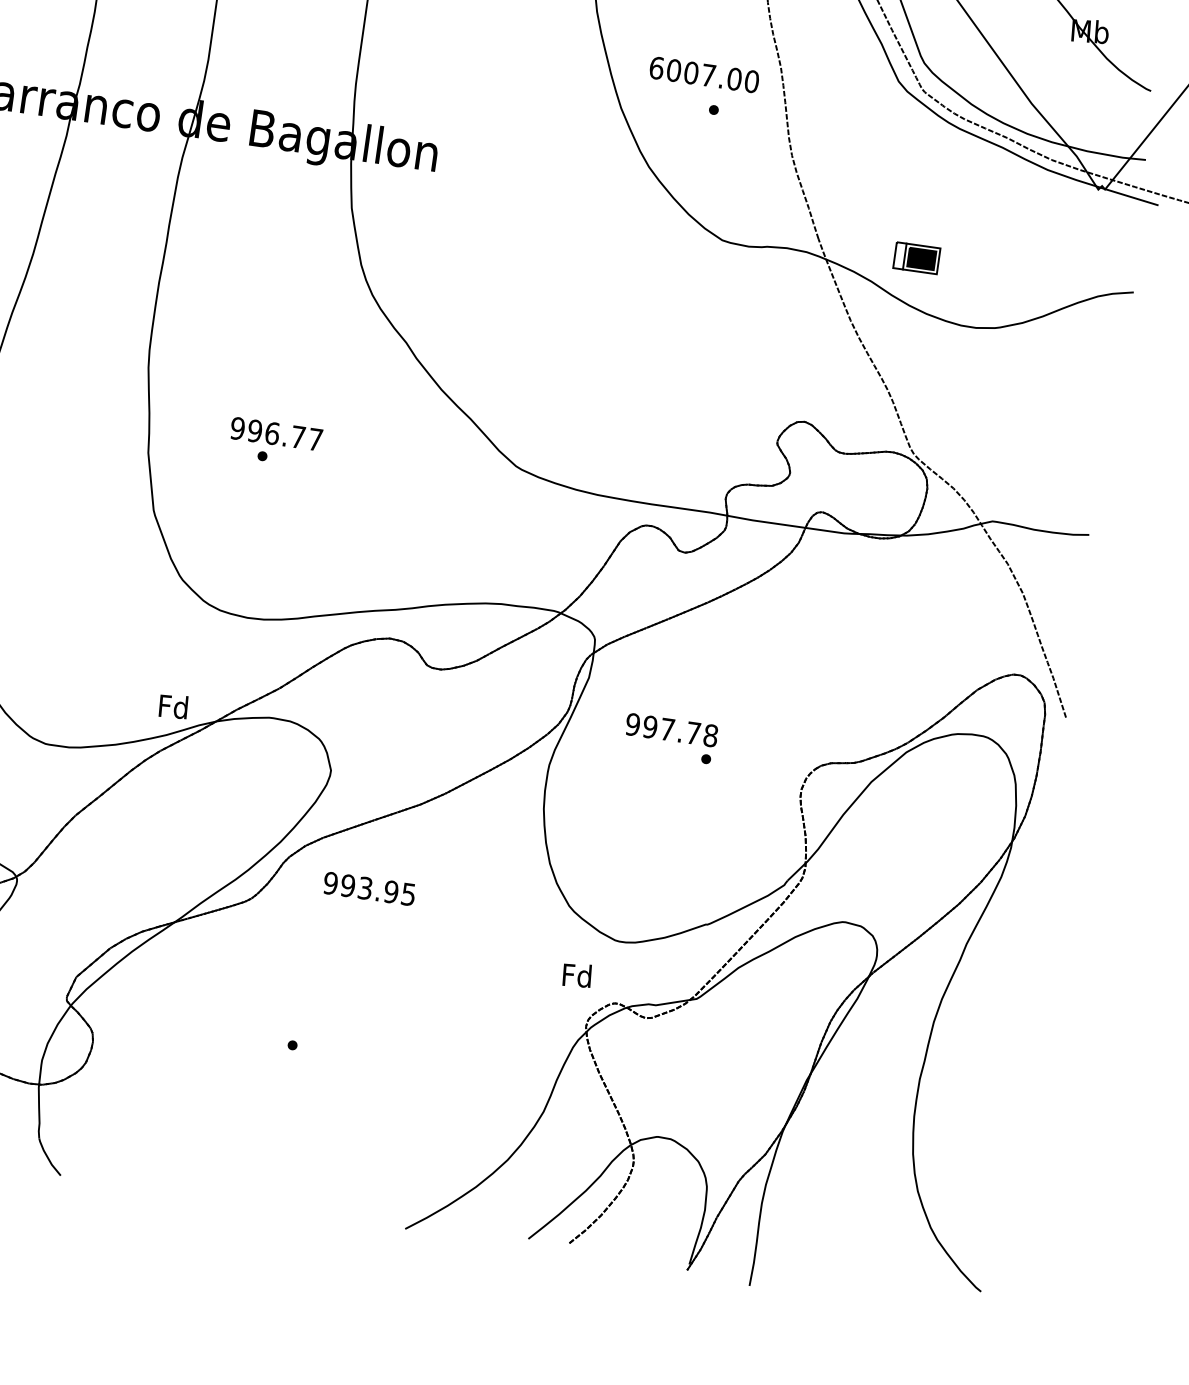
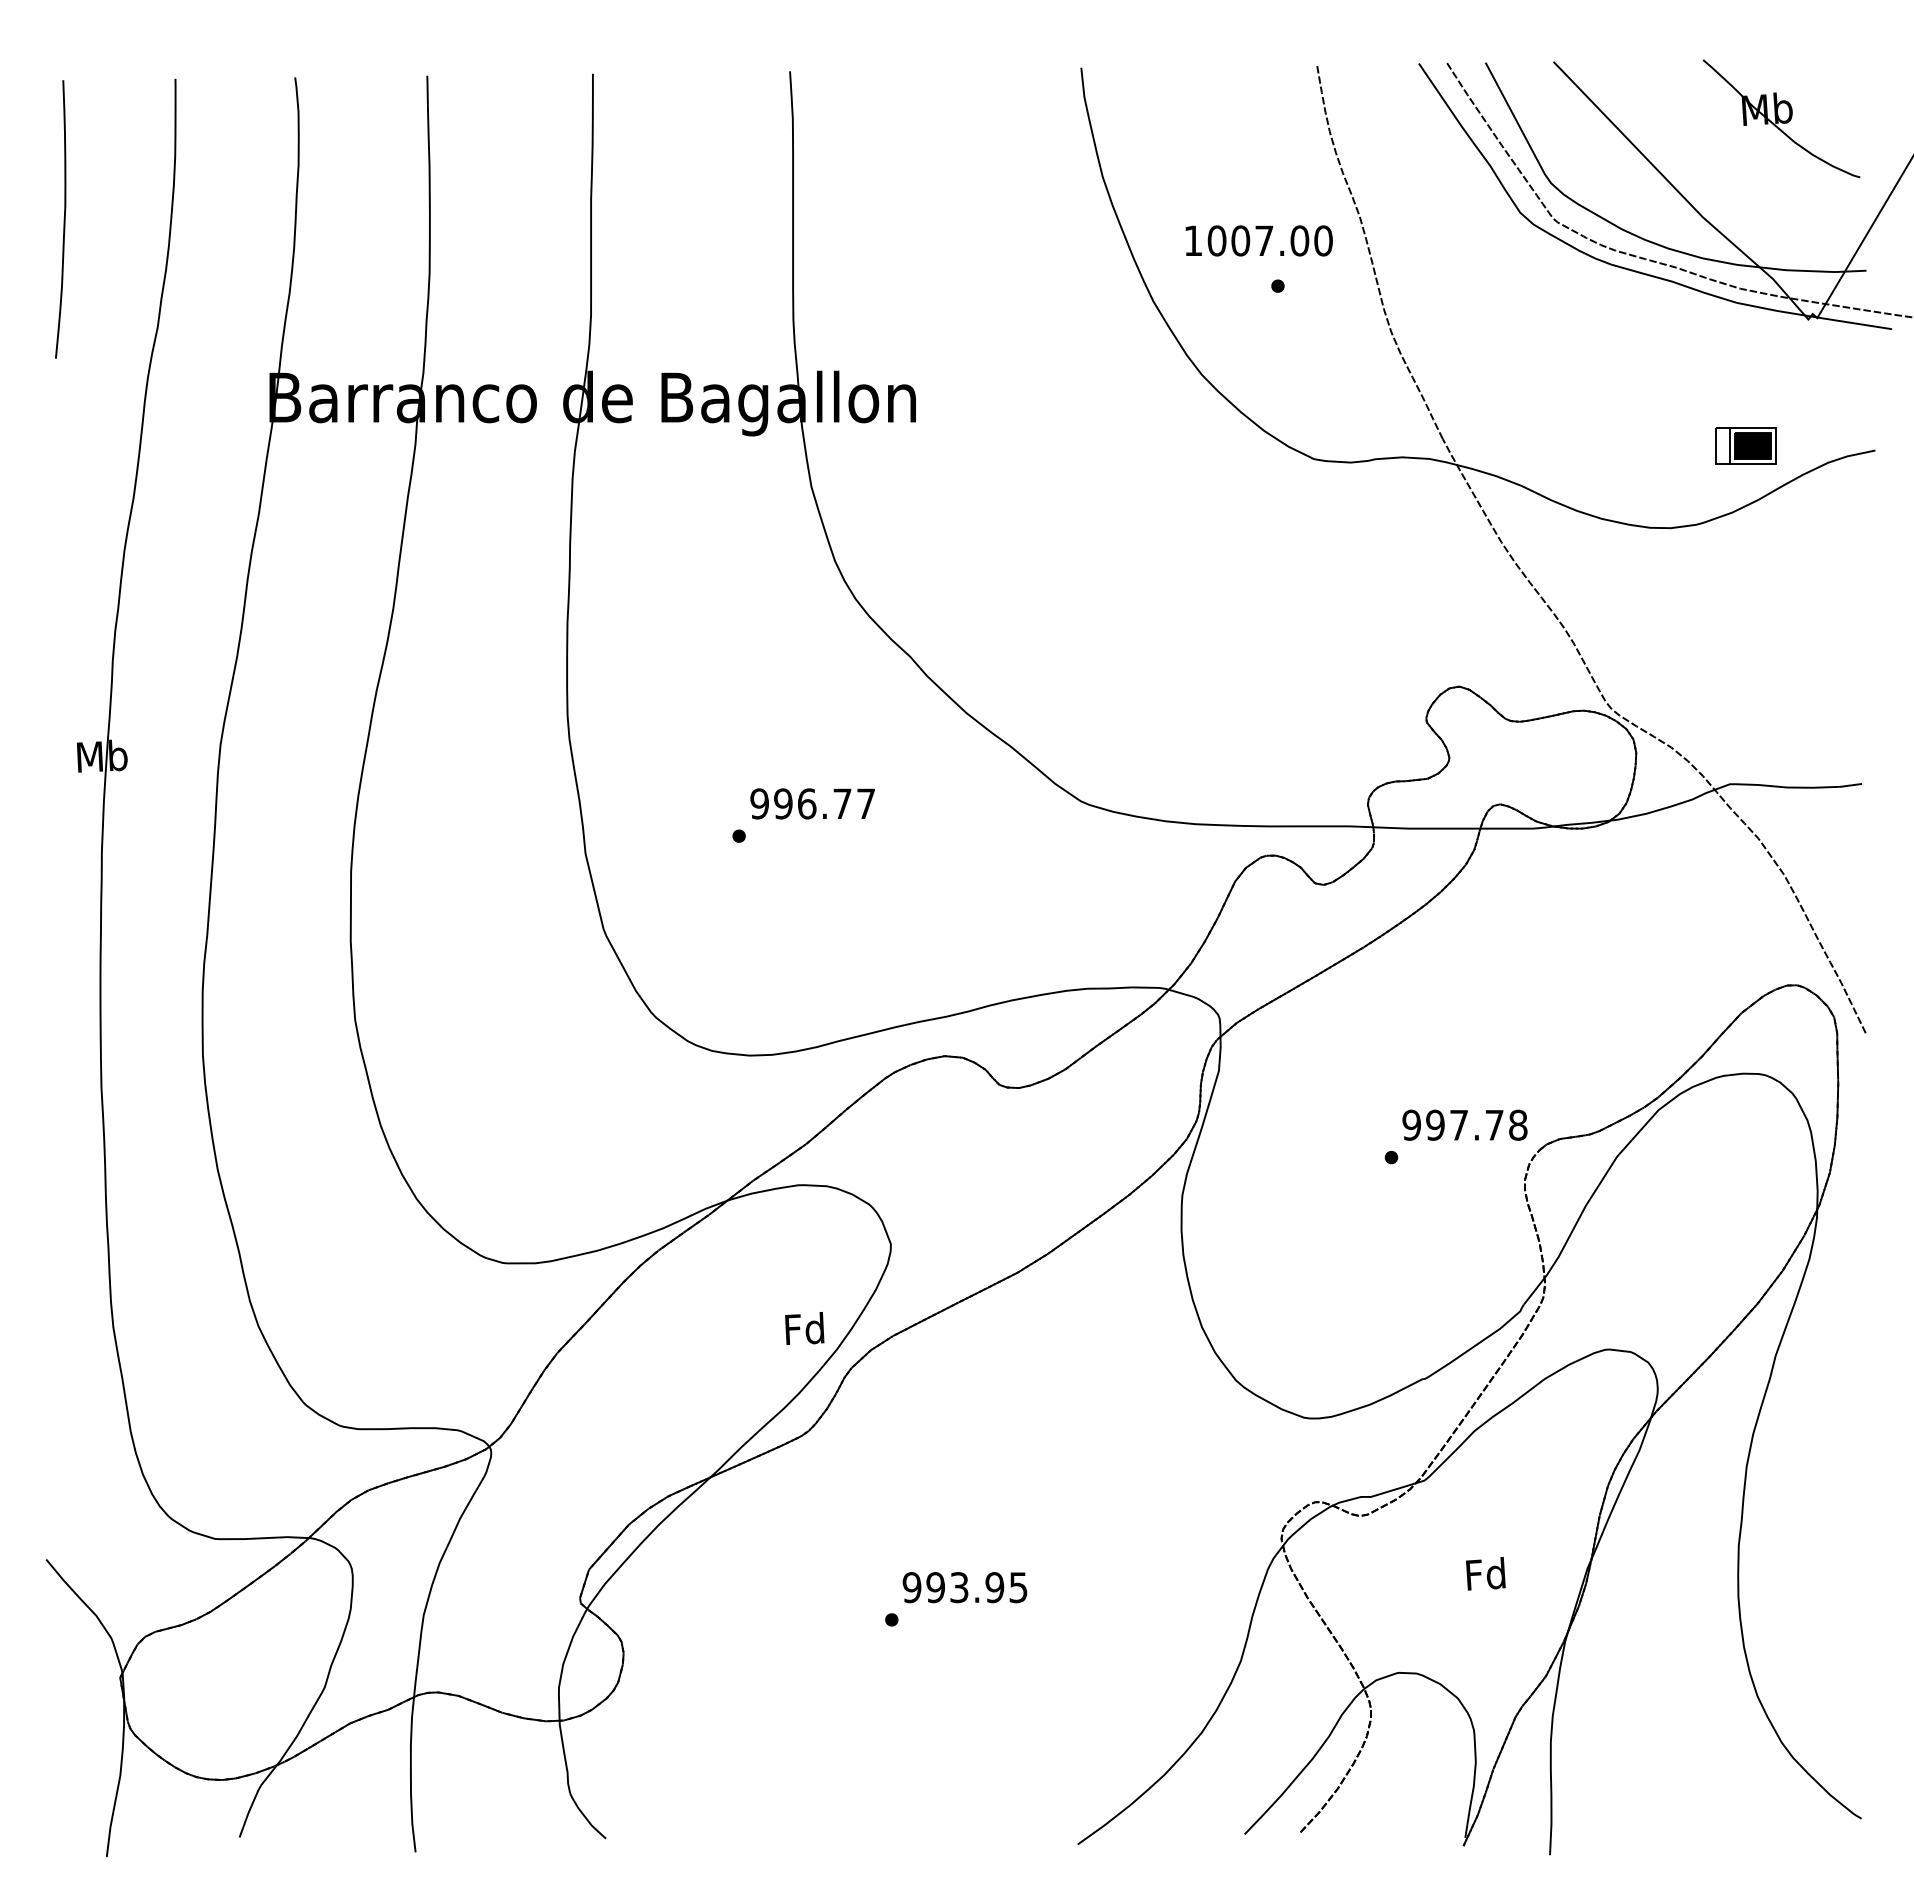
text: (656, 67) -> (1193, 240), 6007.00 -> 1007.00
part: (916, 257) -> (1745, 445), moved
text: (276, 433) -> (812, 803), moved
text: (173, 706) -> (804, 1328), moved
text: (671, 729) -> (1464, 1124), moved
text: (369, 888) -> (964, 1587), moved
text: (576, 975) -> (1485, 1573), moved

